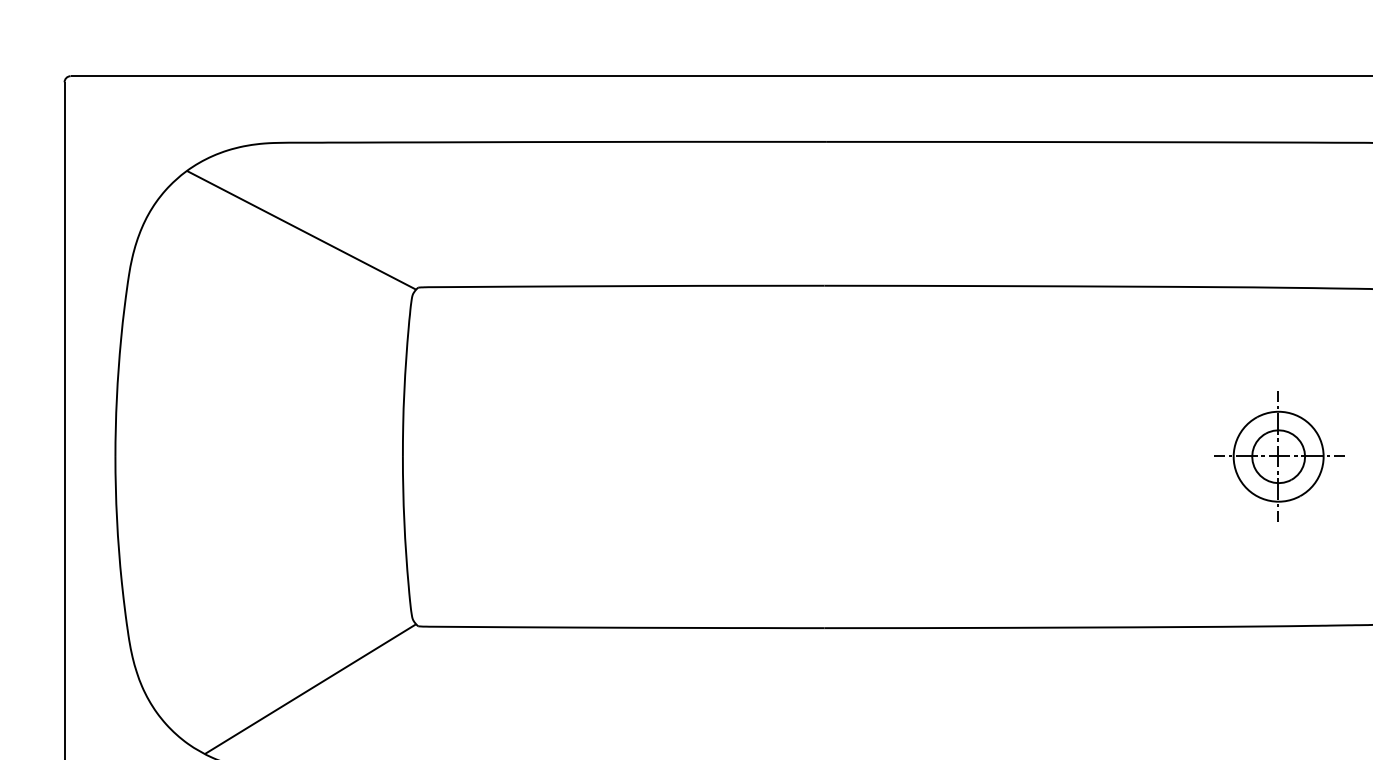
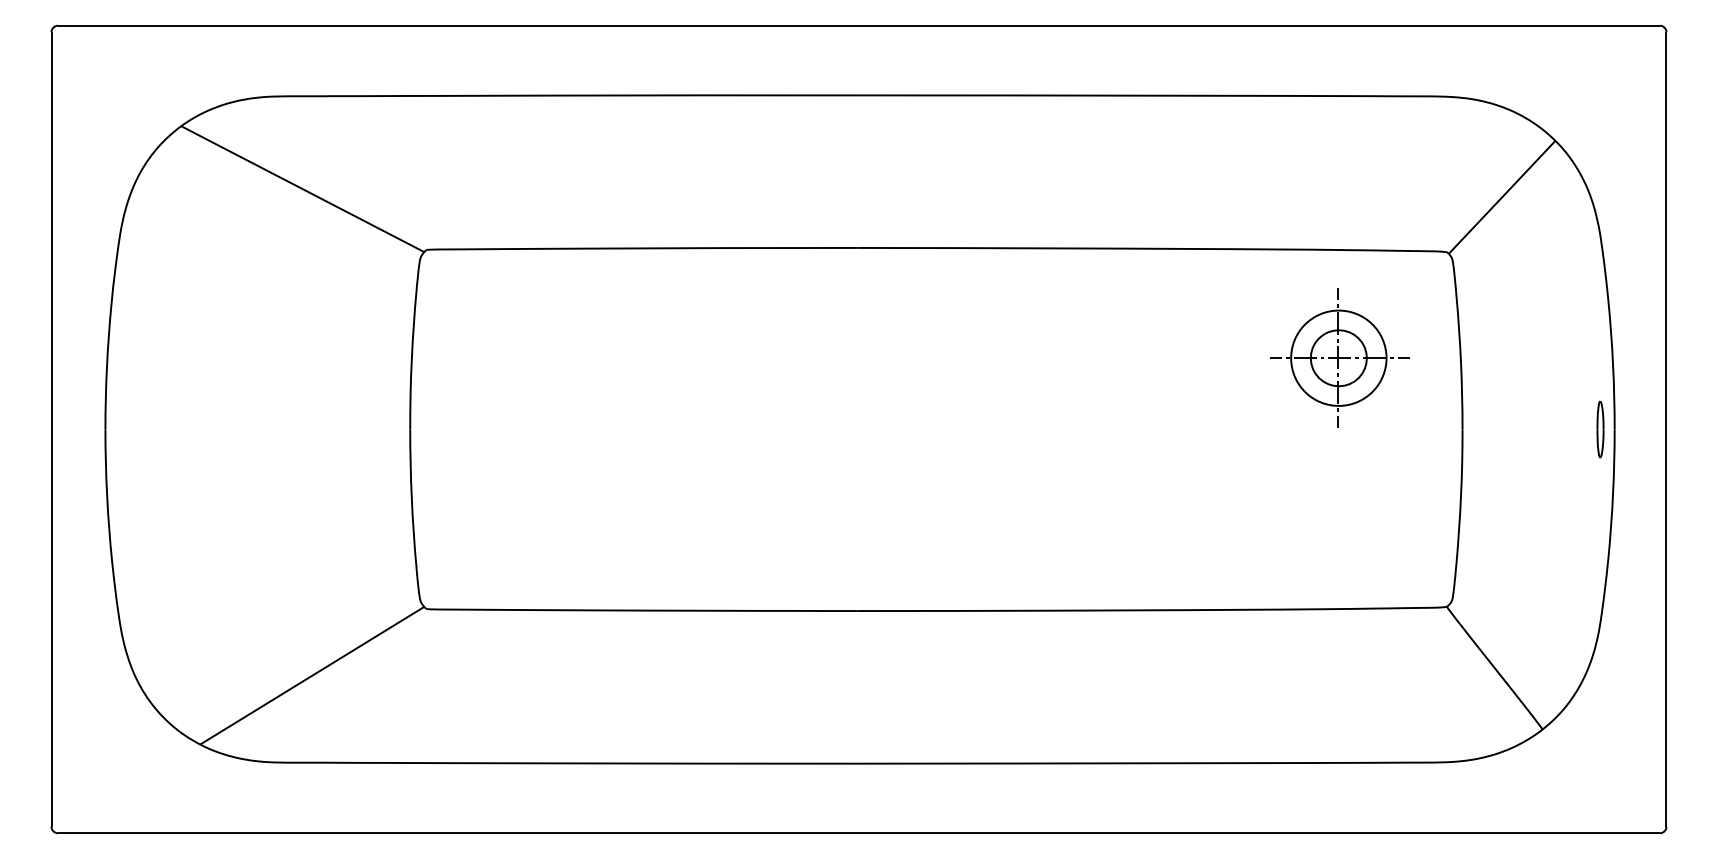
part: (1279, 456) -> (1339, 357), moved

